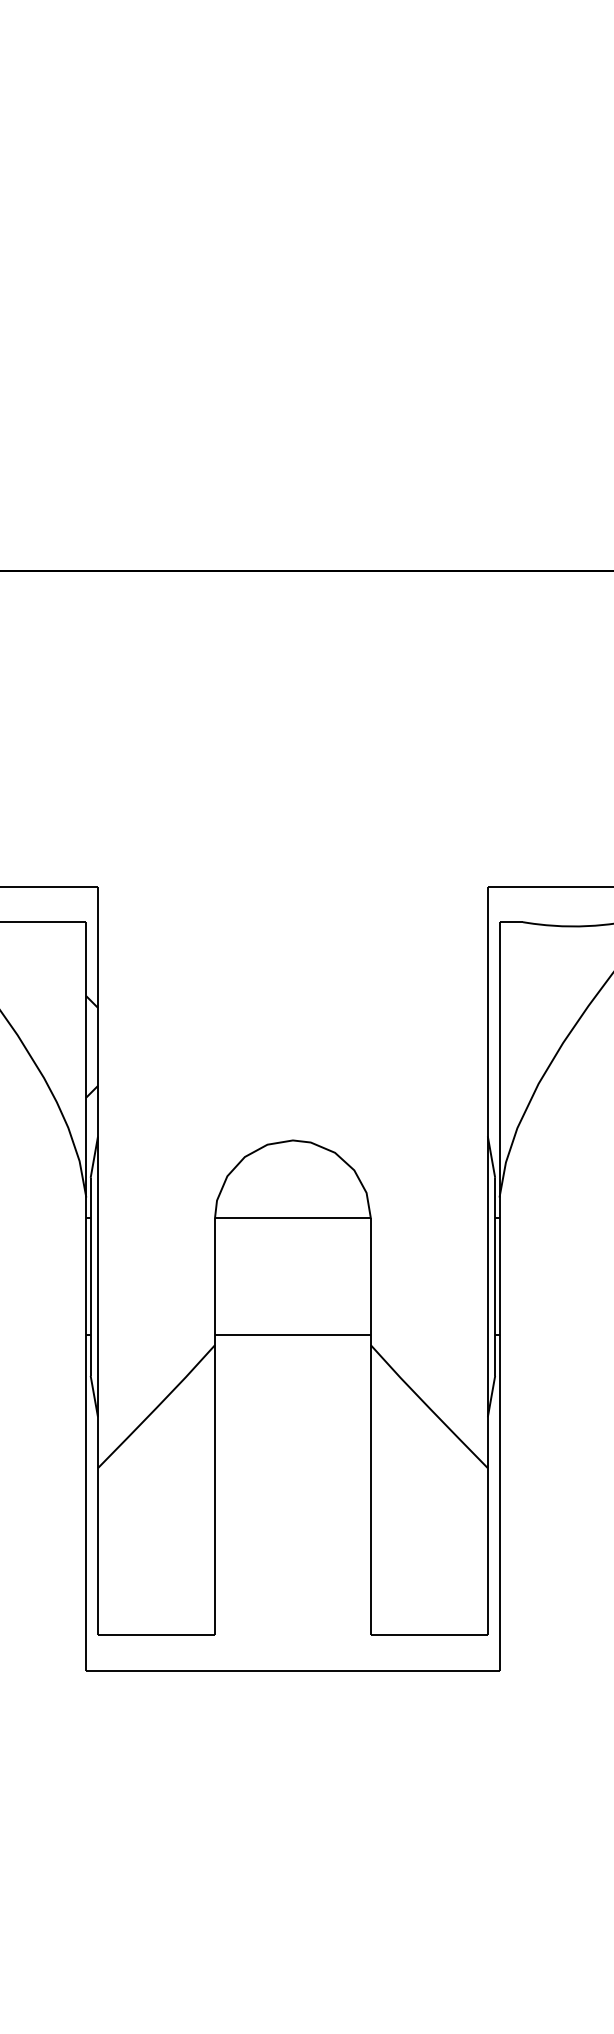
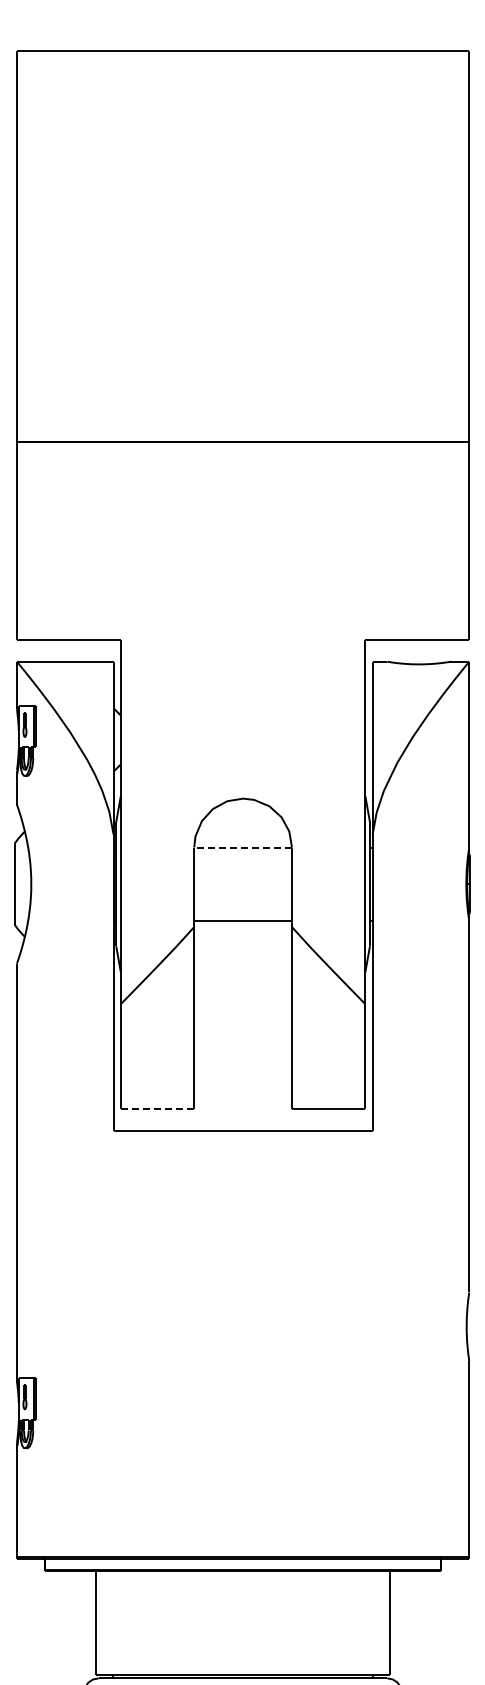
line: (293, 1218) -> (243, 847), solid -> dashed
line: (156, 1636) -> (157, 1109), solid -> dashed

